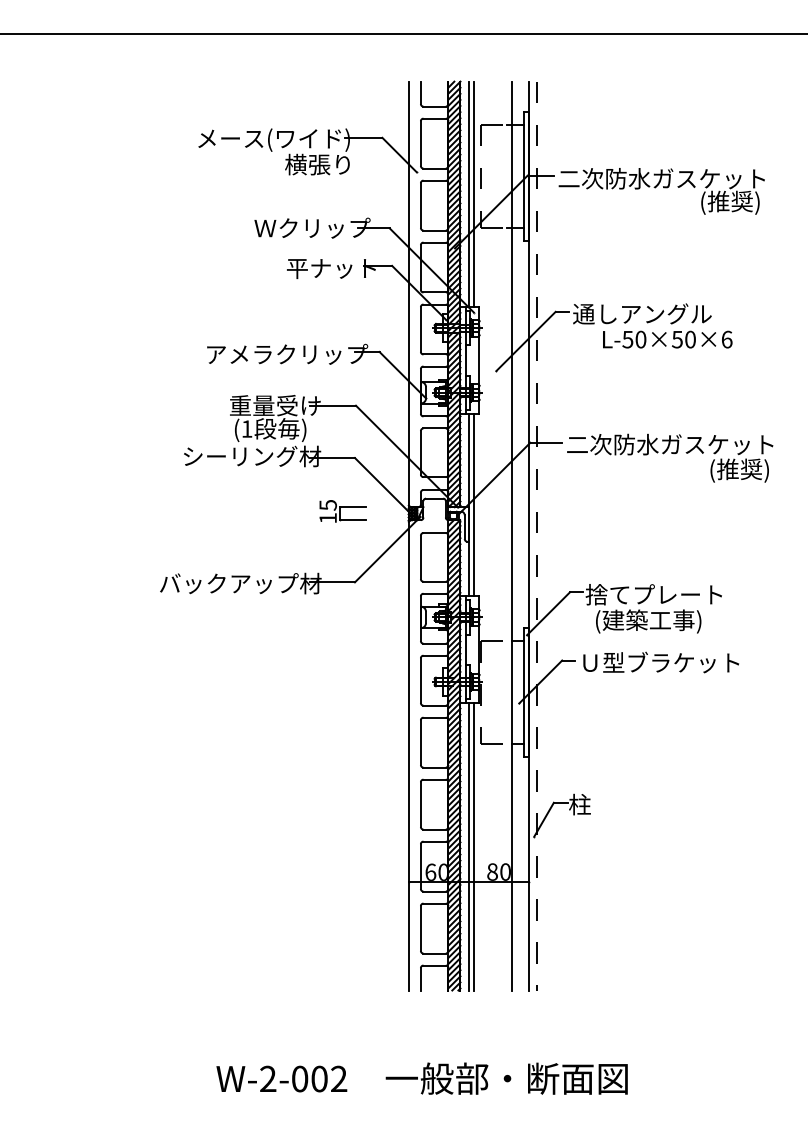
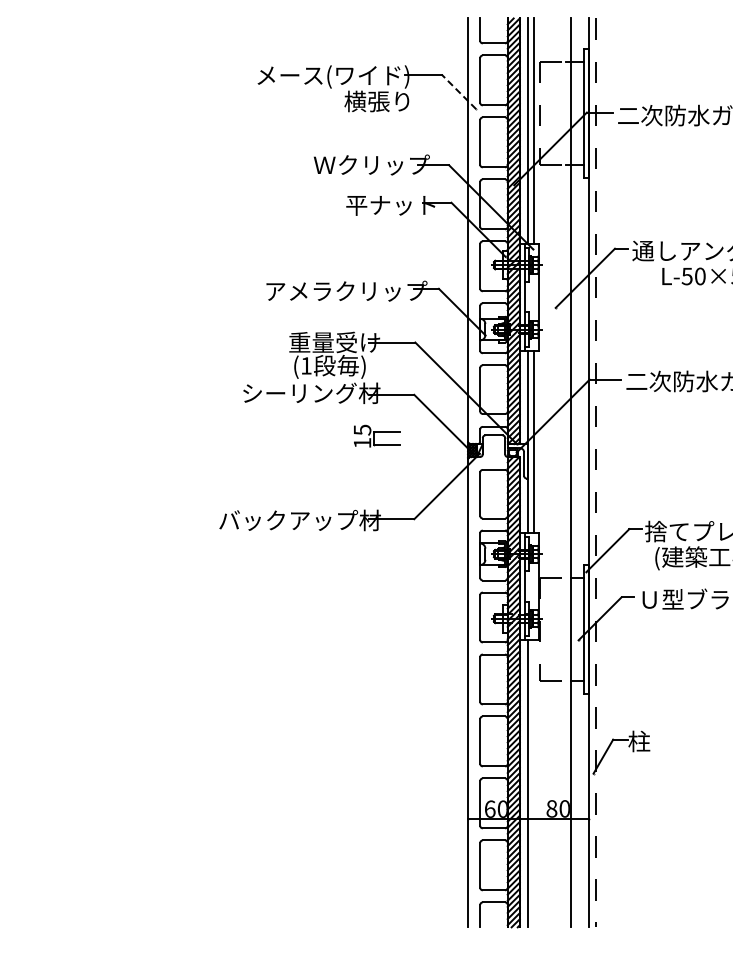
line: (399, 154) -> (458, 91), solid -> dashed
part: (342, 511) -> (376, 436), moved
line: (474, 846) -> (533, 783), removed

